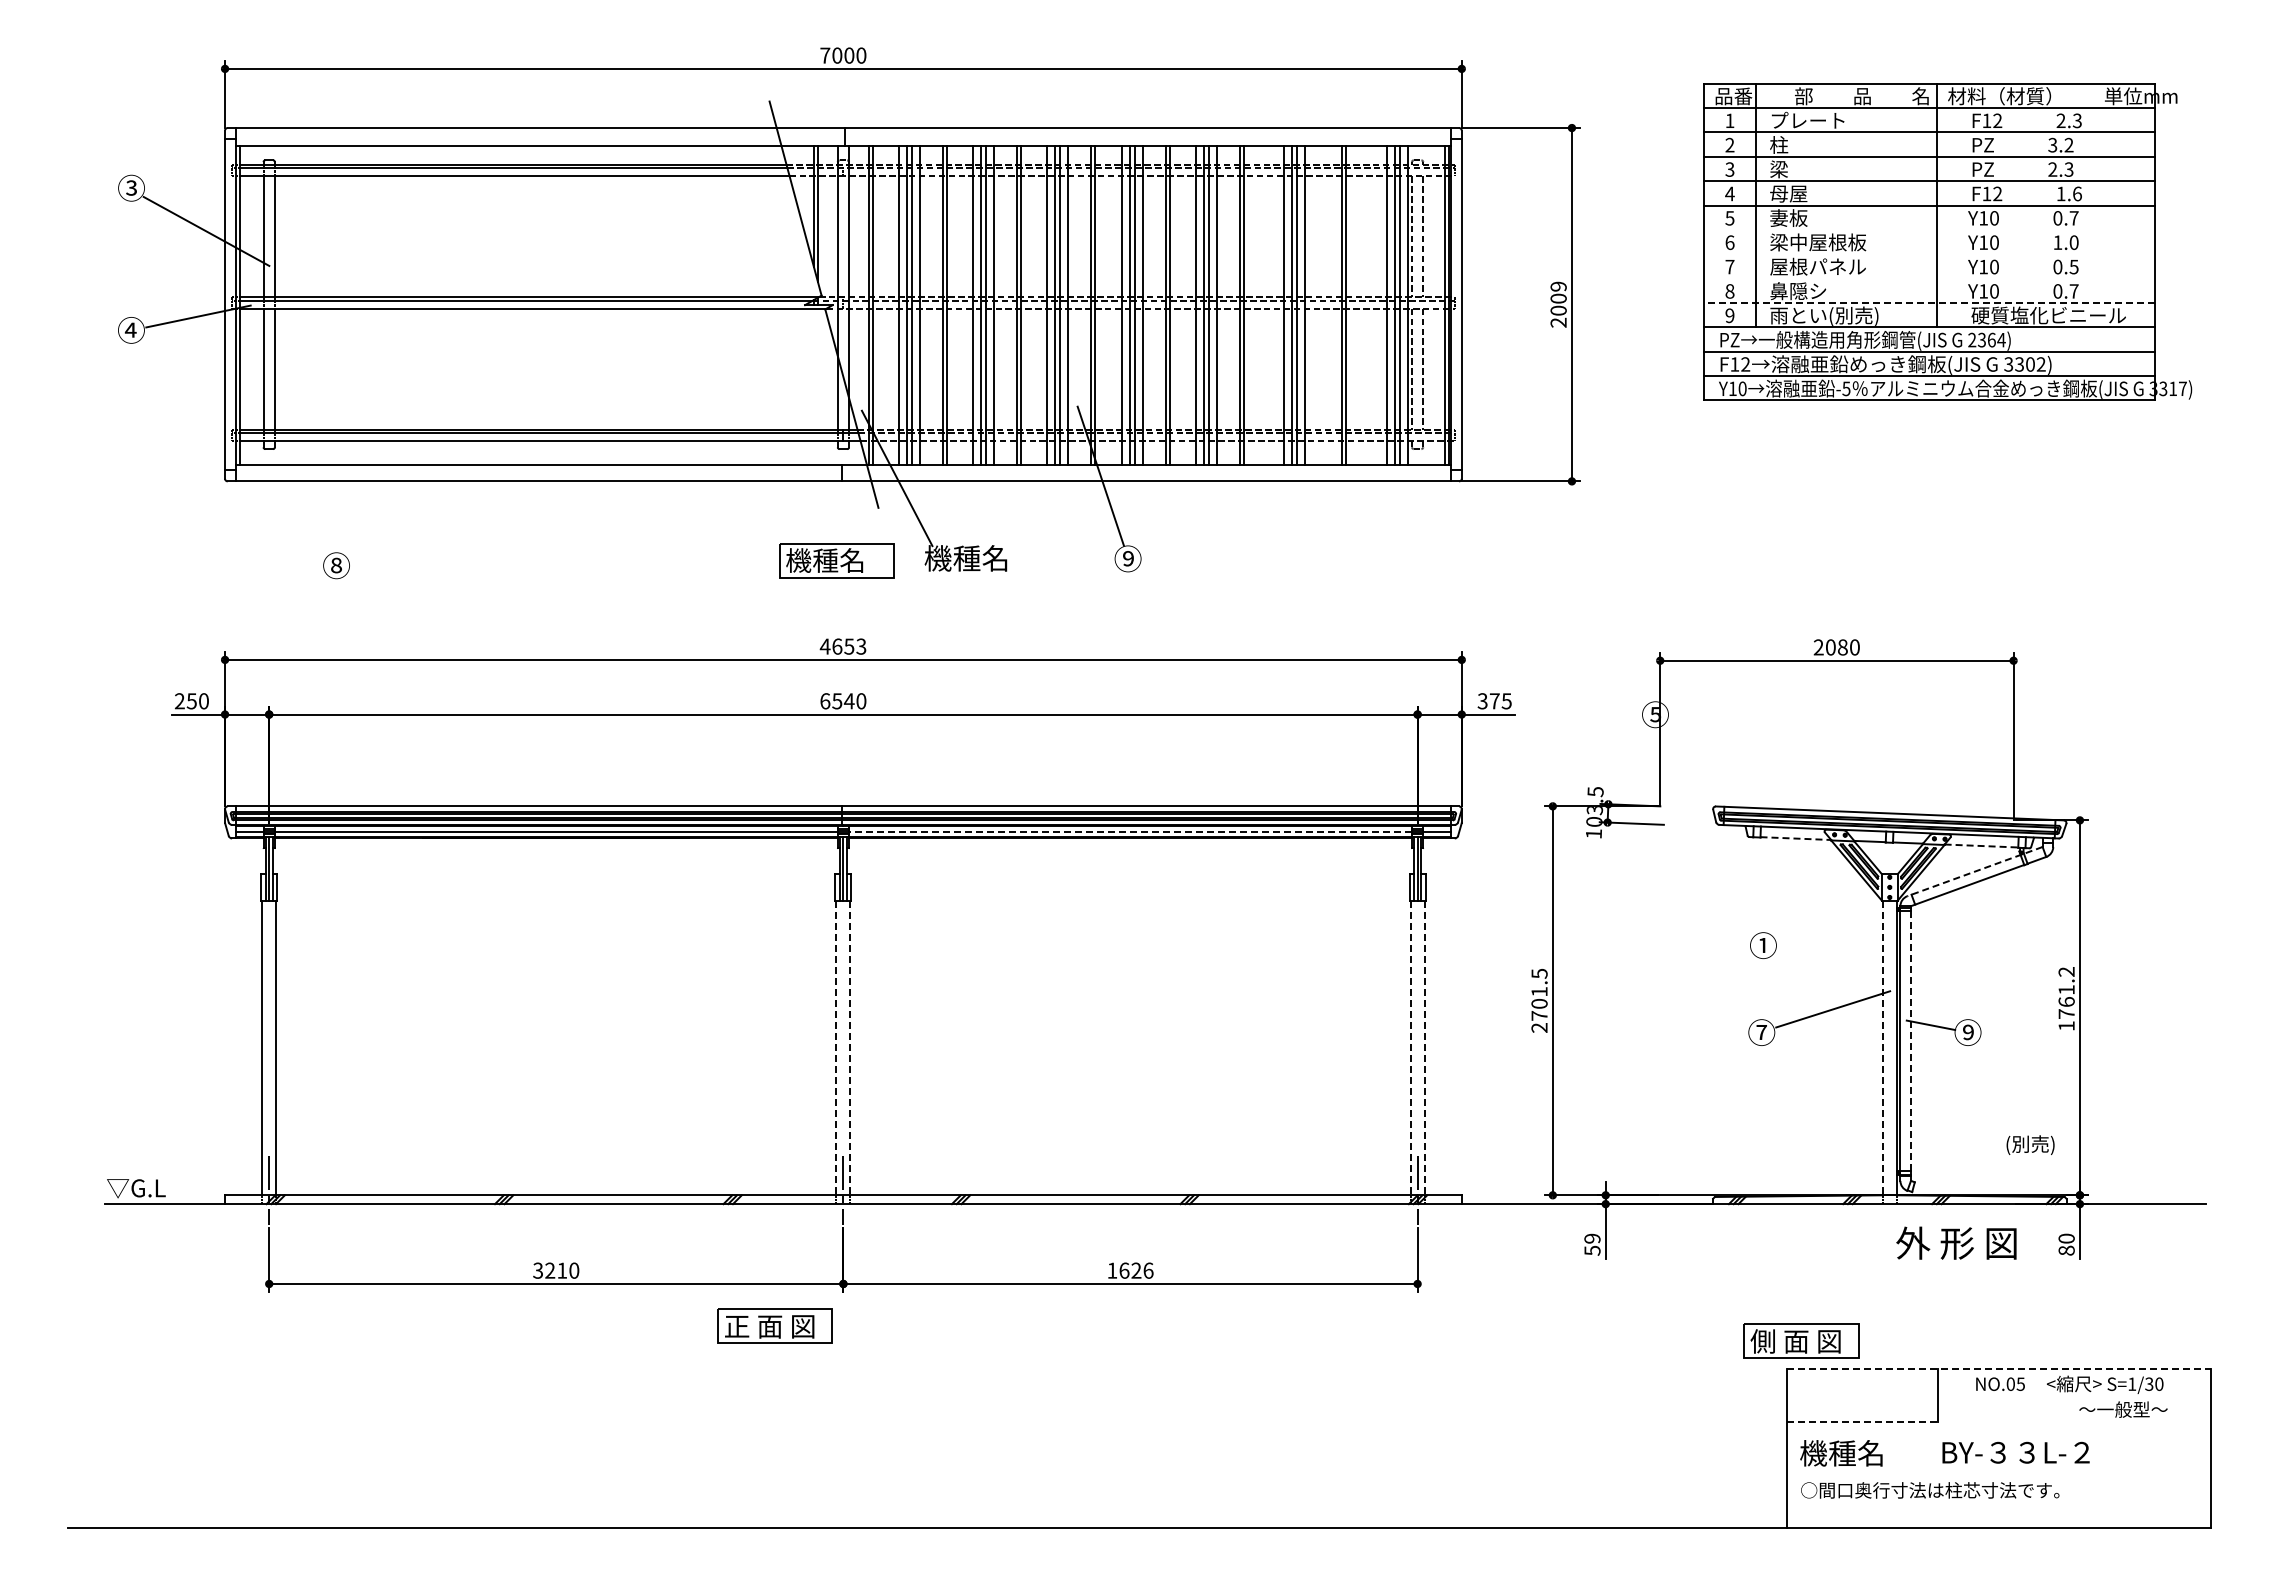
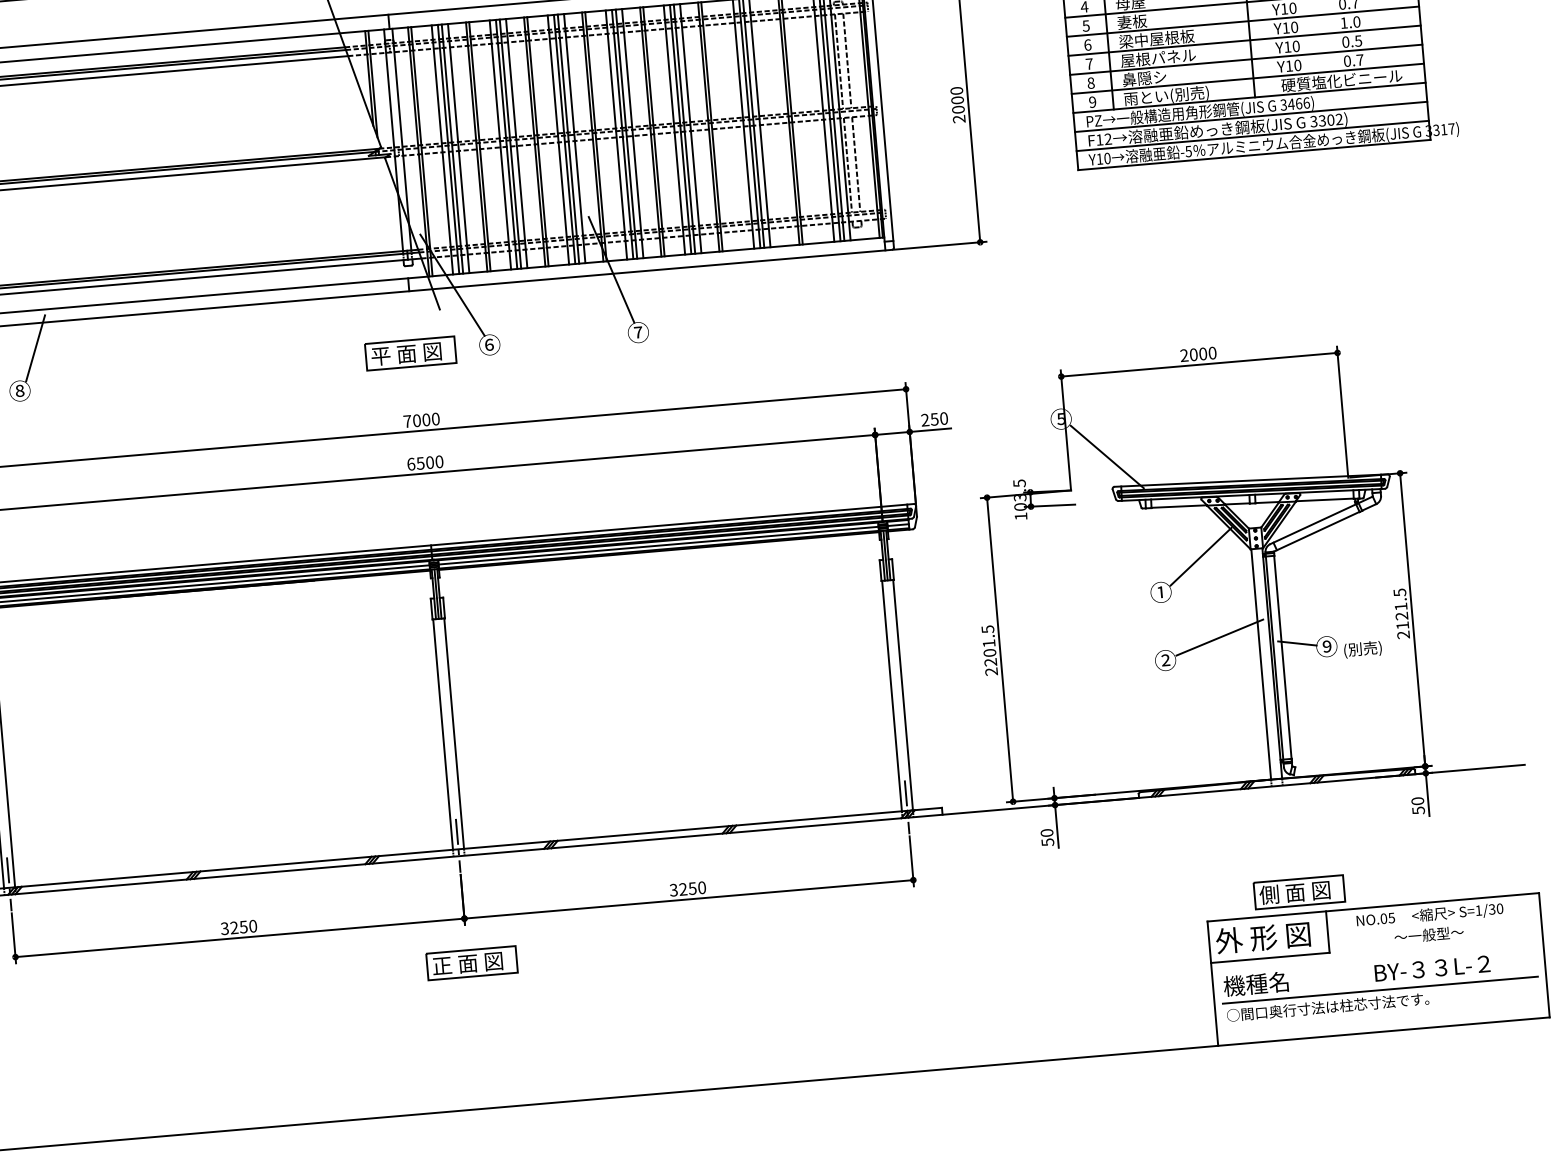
line: (1929, 229) -> (1242, 21), added
line: (1929, 254) -> (1244, 40), added
line: (1929, 278) -> (1246, 59), added
text: (1558, 286) -> (956, 90), 2009 -> 2000
line: (1929, 302) -> (1247, 78), dashed -> solid
text: (1986, 339) -> (1294, 103), 2364) -> 3466)
line: (360, 513) -> (35, 348), added
text: (965, 558) -> (511, 343), 機種名 -> ⑥
text: (1127, 558) -> (637, 332), ⑨ -> ⑦
text: (830, 560) -> (405, 353), 機種名 -> 平 面 図
text: (842, 646) -> (421, 420), 4653 -> 7000
text: (1842, 647) -> (1202, 354), 2080 -> 2000
text: (848, 701) -> (429, 462), 6540 -> 6500
text: (1494, 701) -> (934, 419), 375 -> 250
line: (1709, 767) -> (1106, 456), added
line: (1130, 831) -> (658, 545), dashed -> solid
line: (1796, 838) -> (1179, 506), dashed -> solid
line: (1981, 846) -> (1324, 500), dashed -> solid
line: (1975, 871) -> (1321, 520), dashed -> solid
line: (1817, 904) -> (1200, 556), added
text: (2066, 999) -> (1401, 614), 1761.2 -> 2121.5
text: (1539, 1015) -> (990, 662), 2701.5 -> 2201.5
text: (1761, 1031) -> (1165, 659), ⑦ -> ②
line: (1911, 1046) -> (1283, 661), dashed -> solid
line: (836, 1048) -> (443, 734), dashed -> solid
line: (850, 1048) -> (454, 734), dashed -> solid
line: (1410, 1048) -> (892, 696), dashed -> solid
line: (1424, 1048) -> (902, 695), dashed -> solid
line: (1882, 1048) -> (1261, 664), dashed -> solid
text: (2030, 1144) -> (1362, 649), moved
text: (1592, 1238) -> (1047, 832), 59 -> 50
text: (1956, 1242) -> (1263, 937), moved
text: (2066, 1250) -> (1418, 810), 80 -> 50
text: (562, 1270) -> (243, 926), 3210 -> 3250
text: (1130, 1270) -> (688, 888), 1626 -> 3250
part: (774, 1325) -> (471, 962), moved
part: (1801, 1340) -> (1299, 891), moved
line: (1999, 1368) -> (1373, 907), dashed -> solid
text: (2123, 1409) -> (1429, 934), moved
line: (1862, 1421) -> (1270, 957), dashed -> solid
text: (2015, 1452) -> (1431, 968), moved
line: (1998, 1474) -> (1380, 990), added

